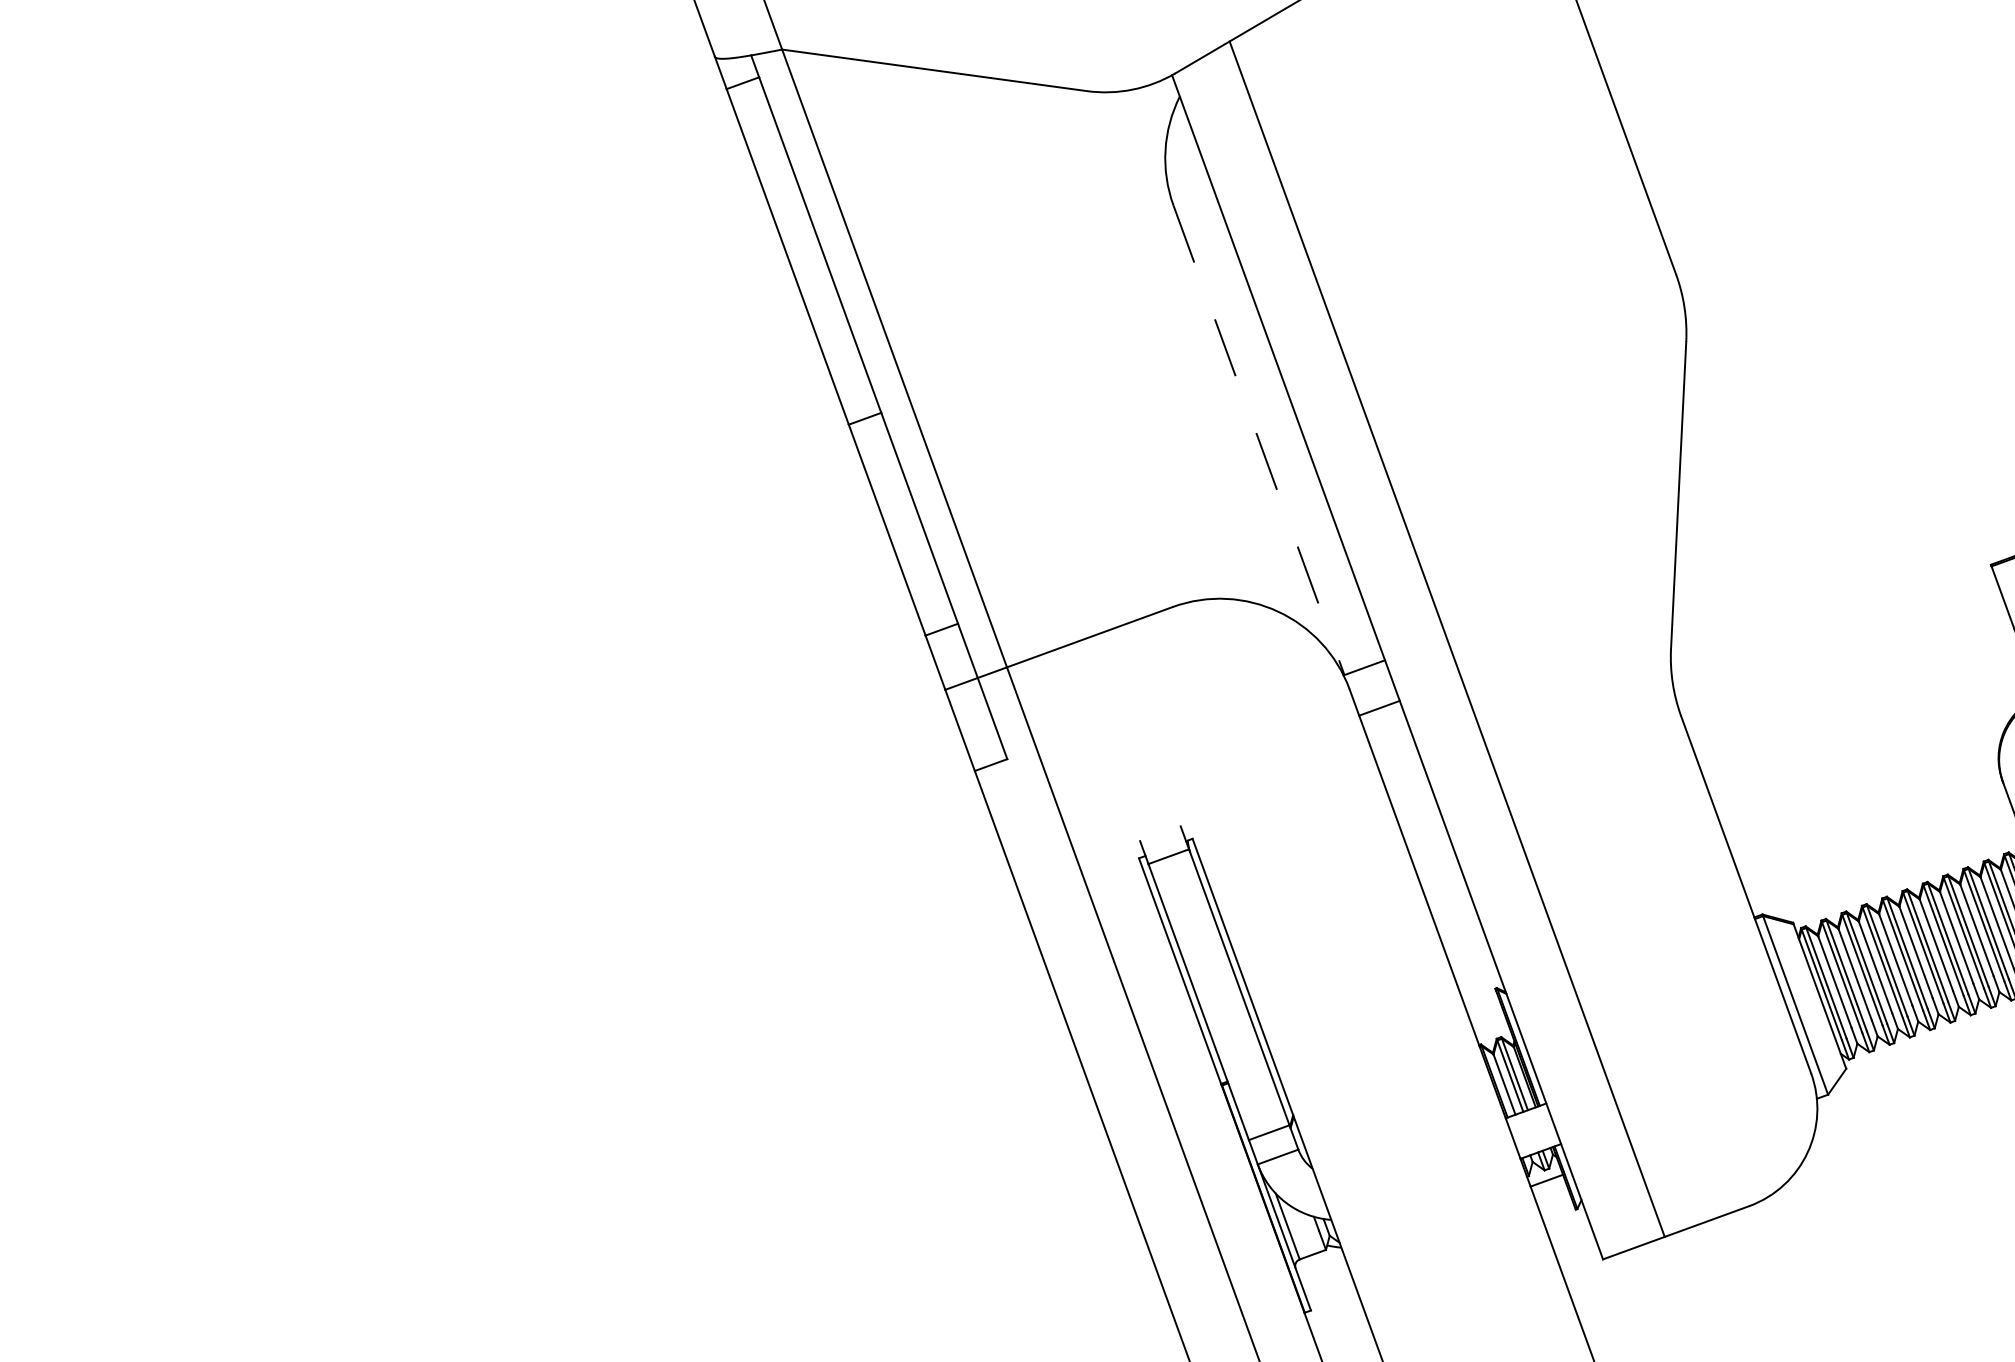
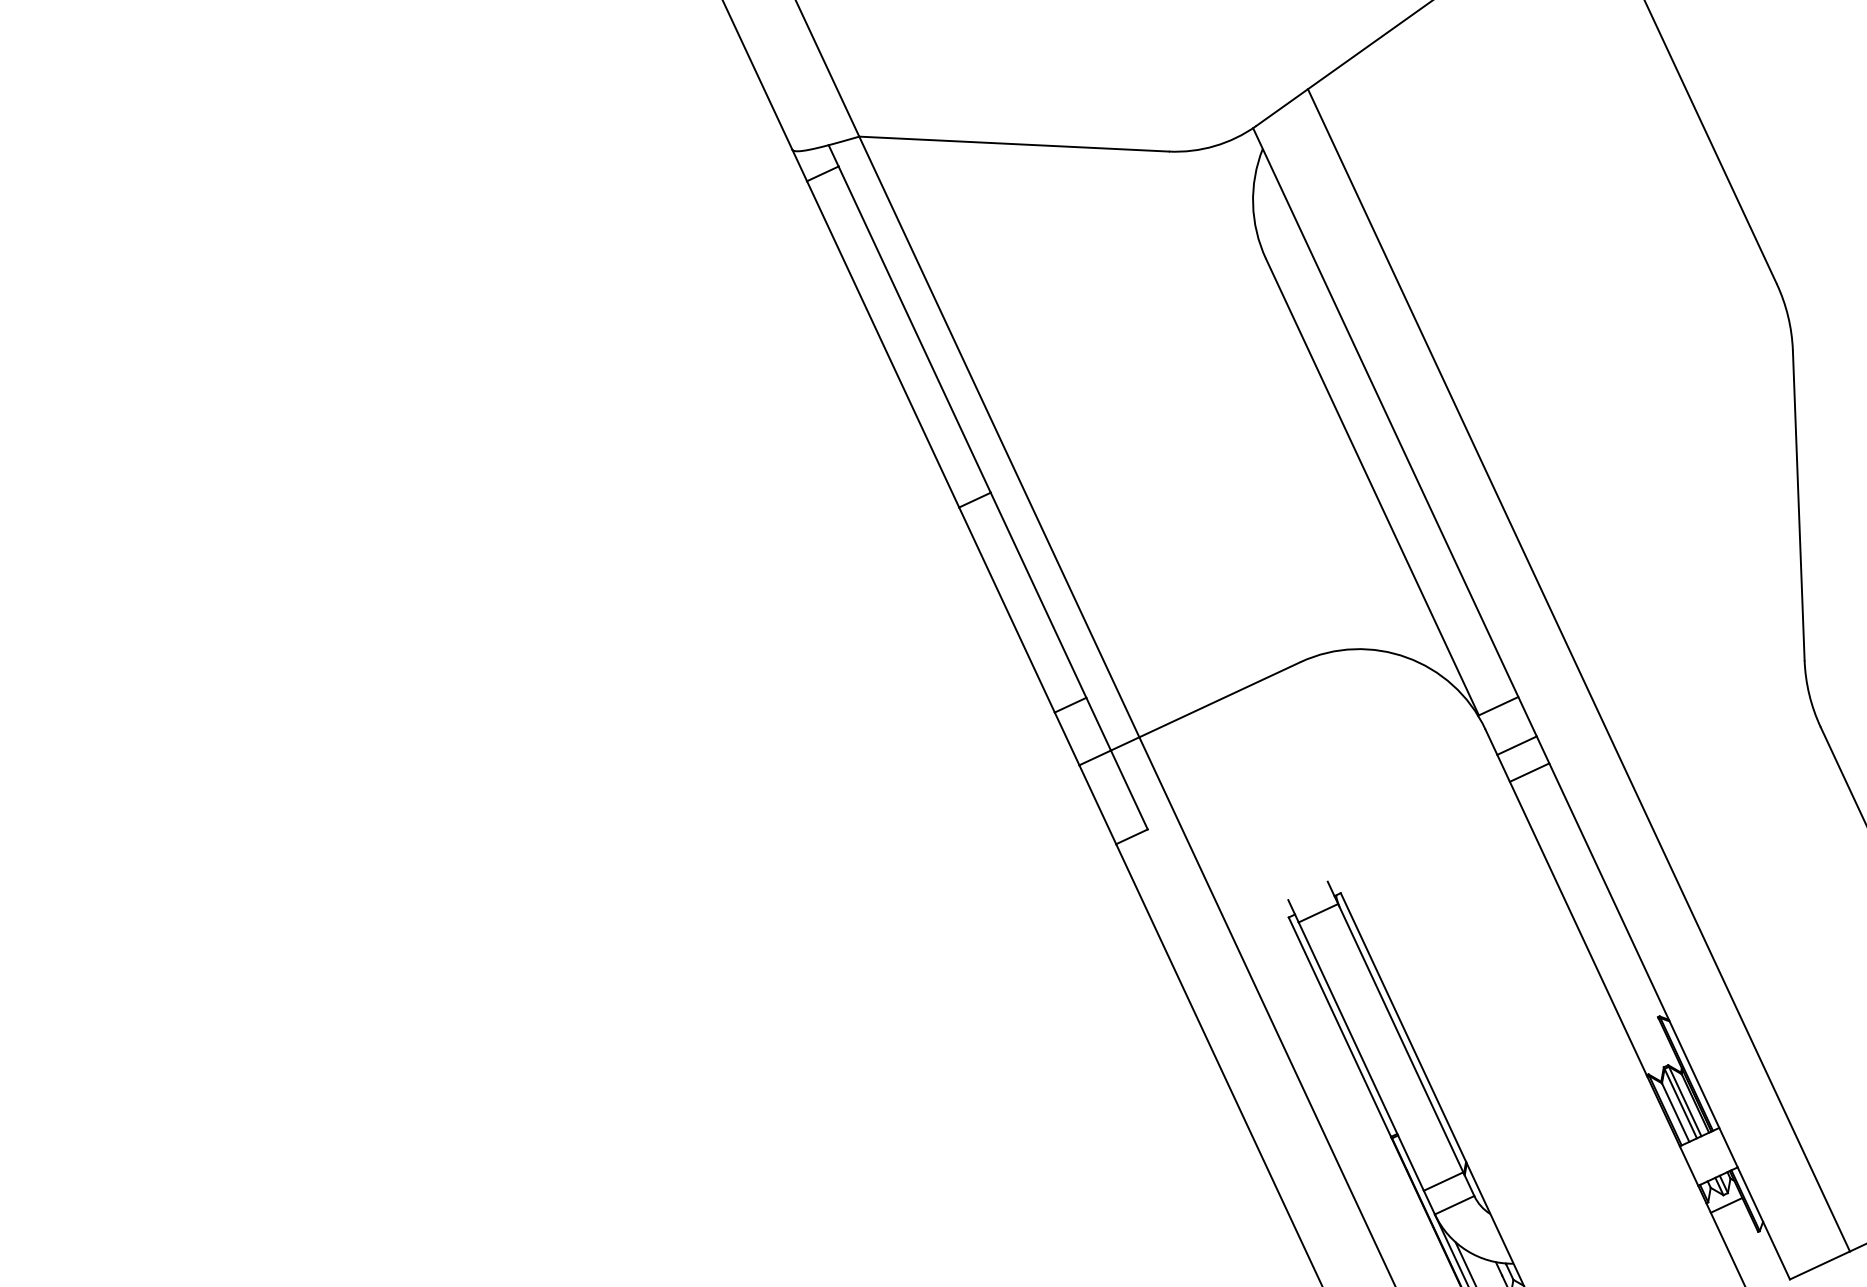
line: (1259, 440) -> (1373, 487), dashed -> solid
line: (1389, 735) -> (1529, 772), added

